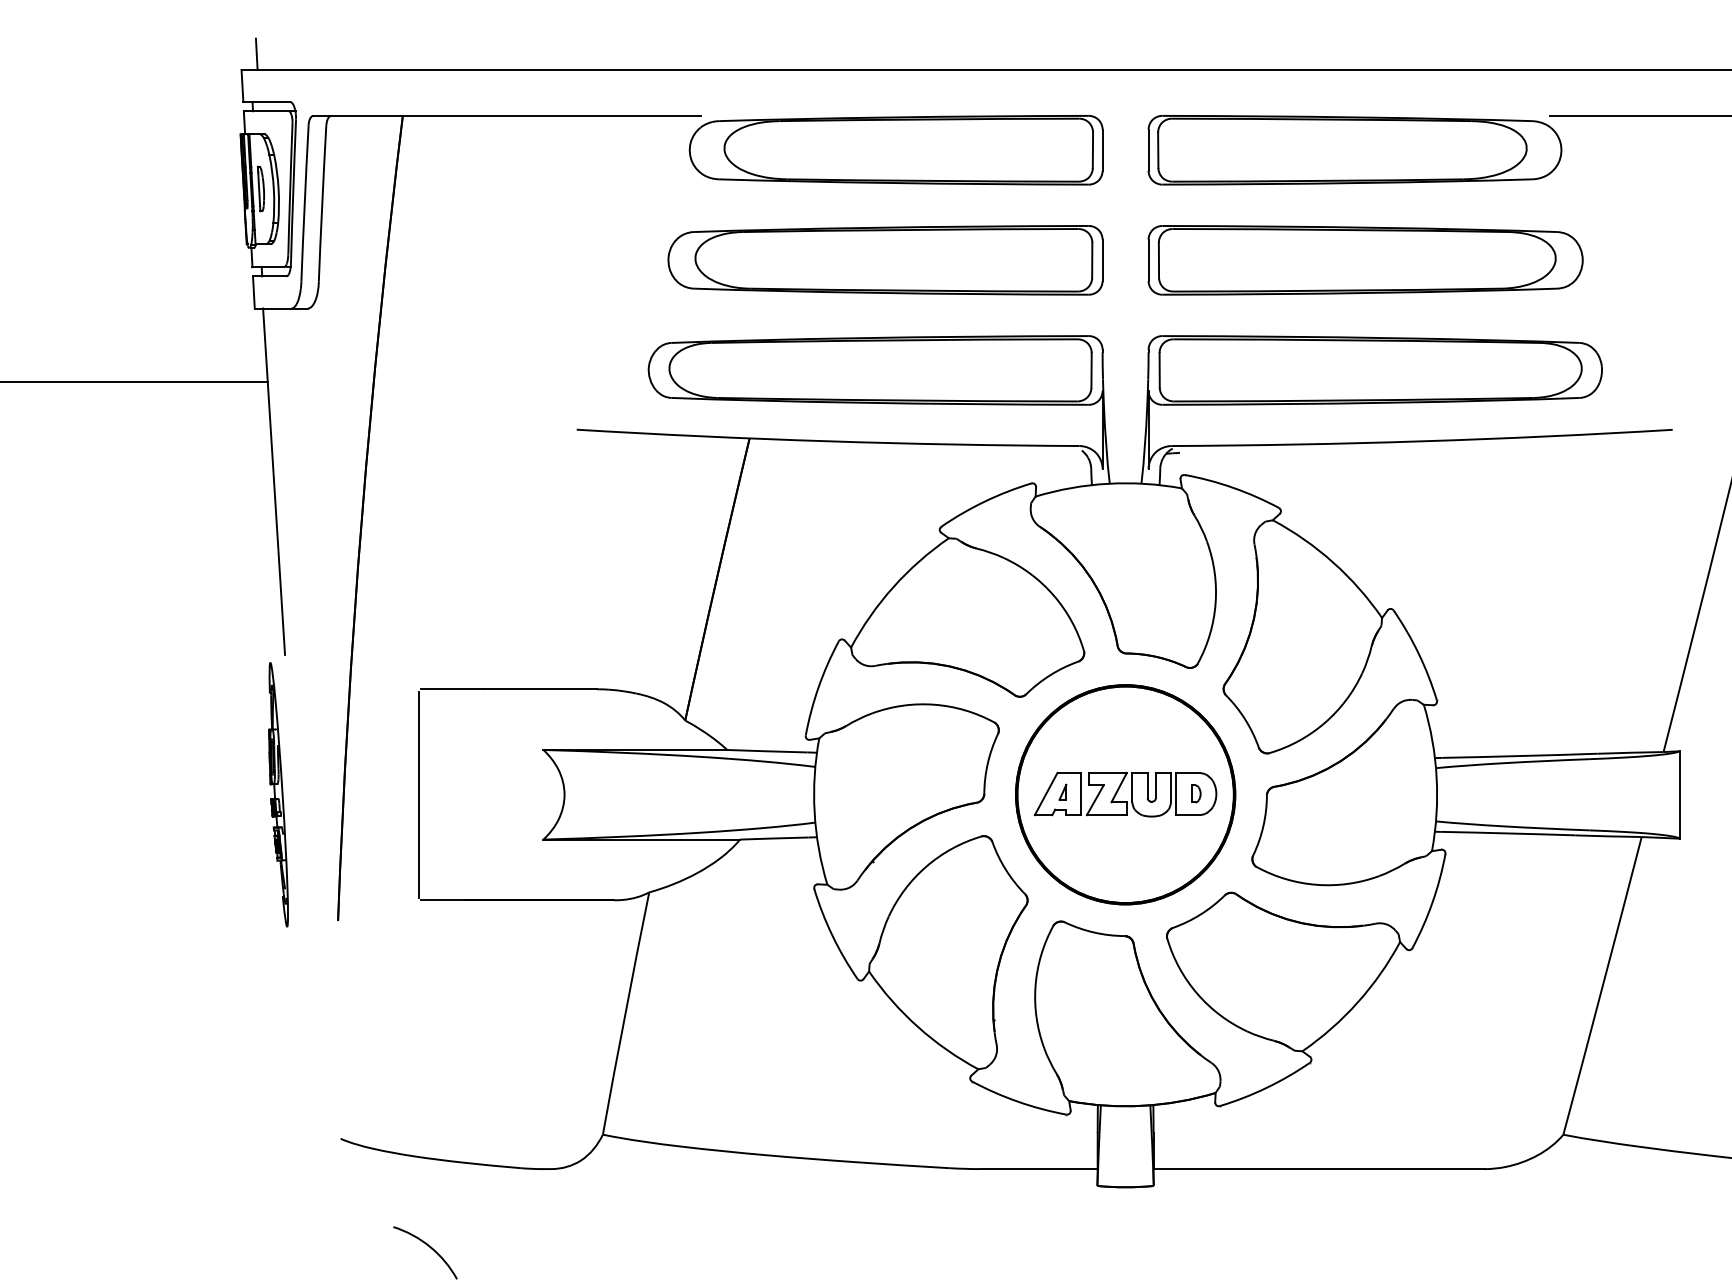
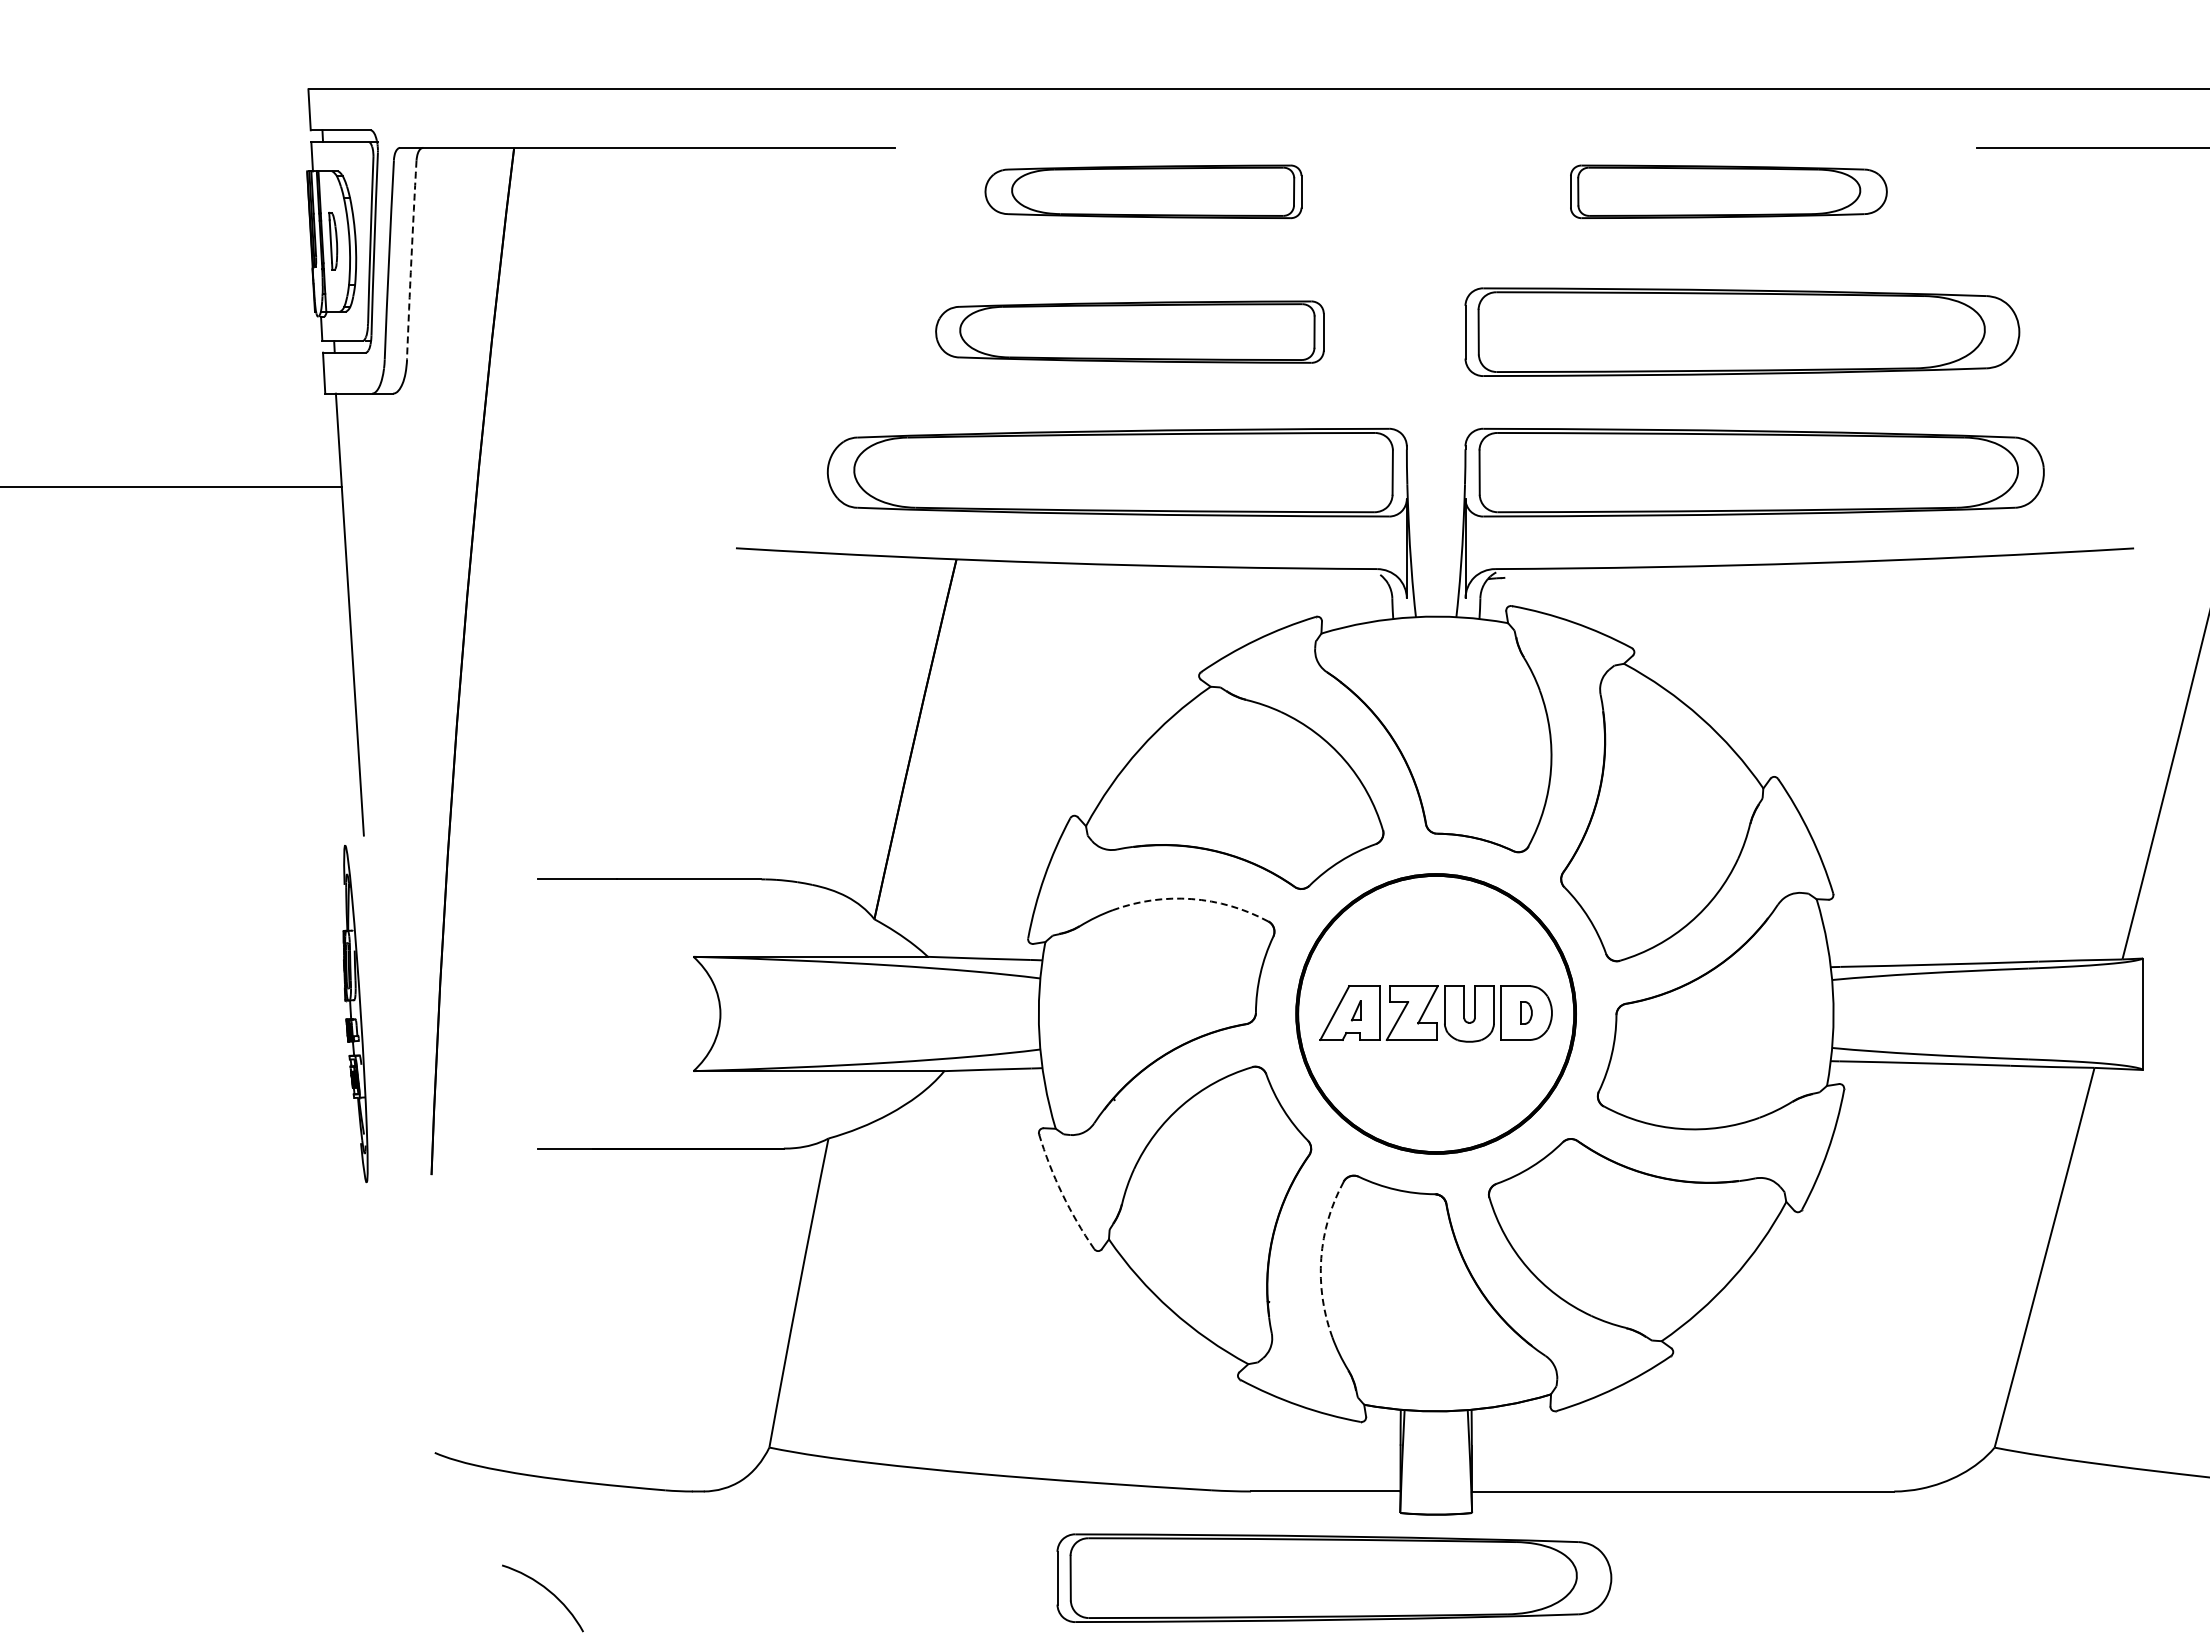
line: (256, 54) -> (327, 69), removed
part: (896, 150) -> (1143, 191), size x0.6
part: (1354, 150) -> (1728, 191), size x0.6
arc: (322, 204) -> (411, 260), solid -> dashed
part: (885, 259) -> (1129, 331), size x0.7
arc: (933, 705) -> (1191, 899), solid -> dashed
line: (418, 794) -> (534, 1013), removed
arc: (832, 935) -> (1062, 1193), solid -> dashed
arc: (1035, 986) -> (1321, 1258), solid -> dashed
part: (1045, 1236) -> (1334, 1577), added

